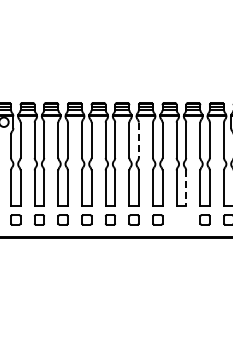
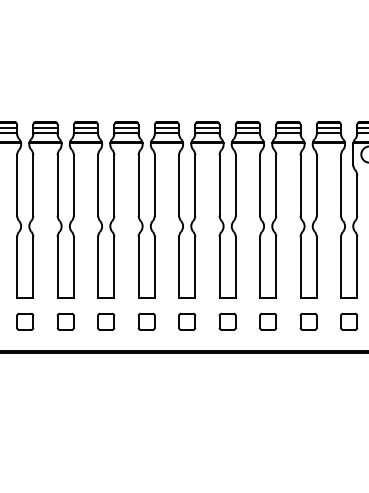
line: (138, 140) -> (194, 185), dashed -> solid
line: (186, 188) -> (276, 267), dashed -> solid
part: (181, 219) -> (268, 320), added

